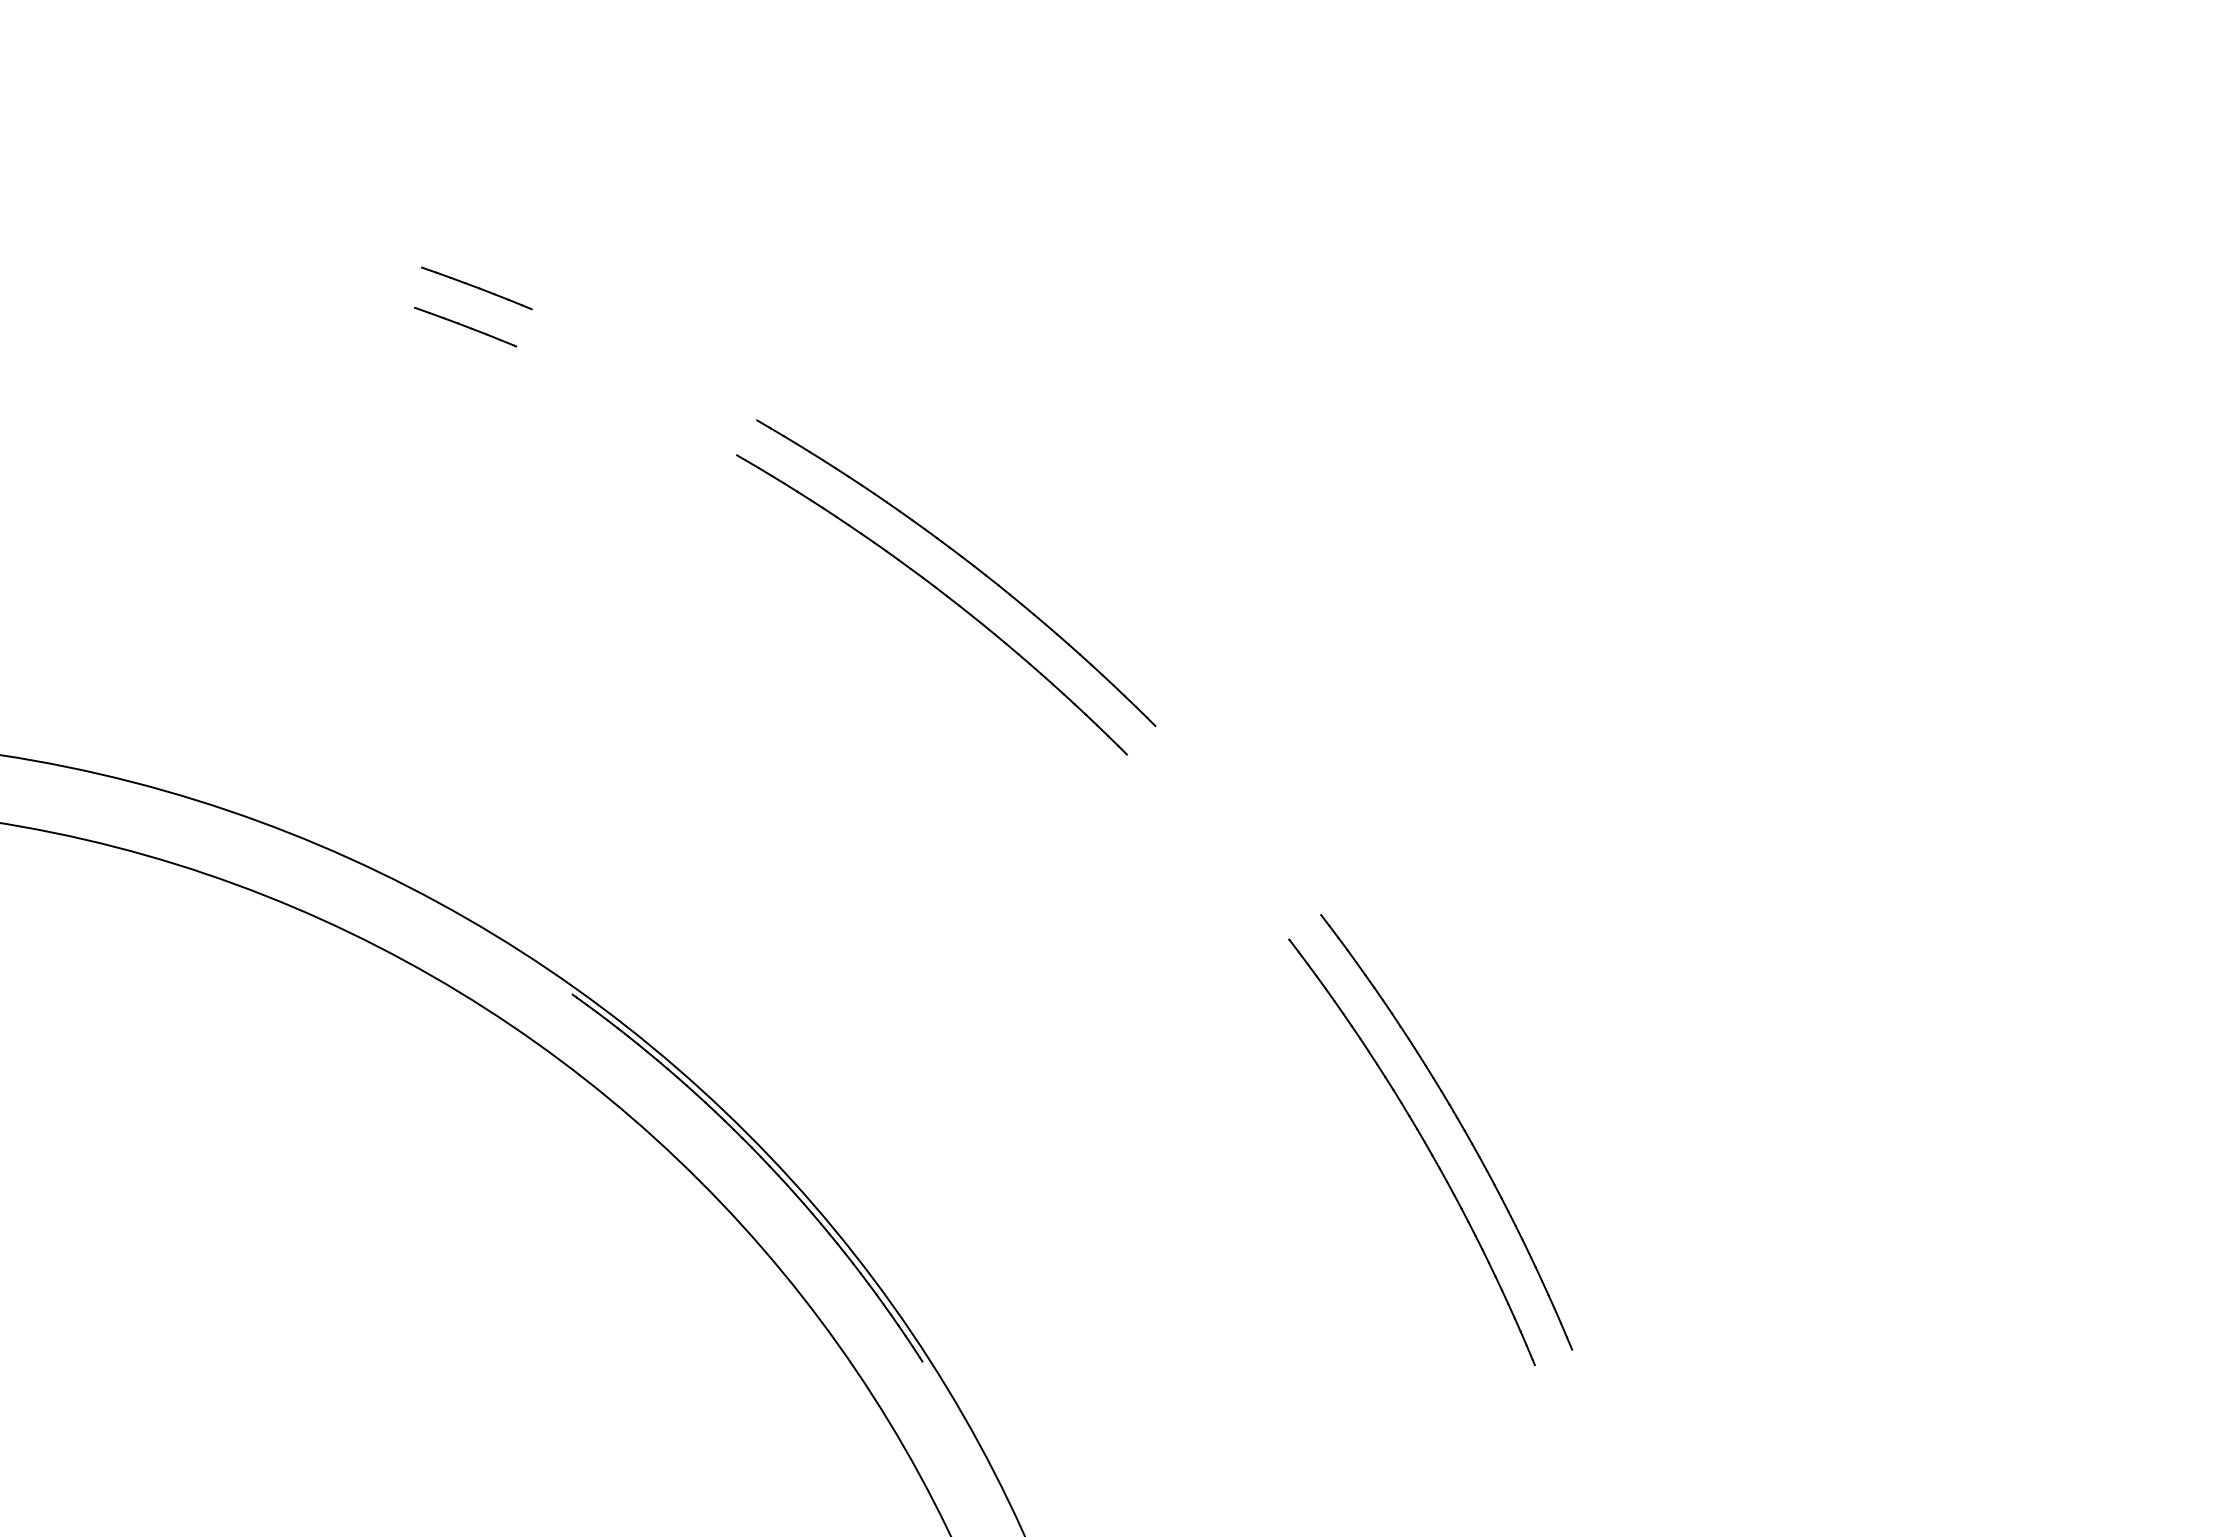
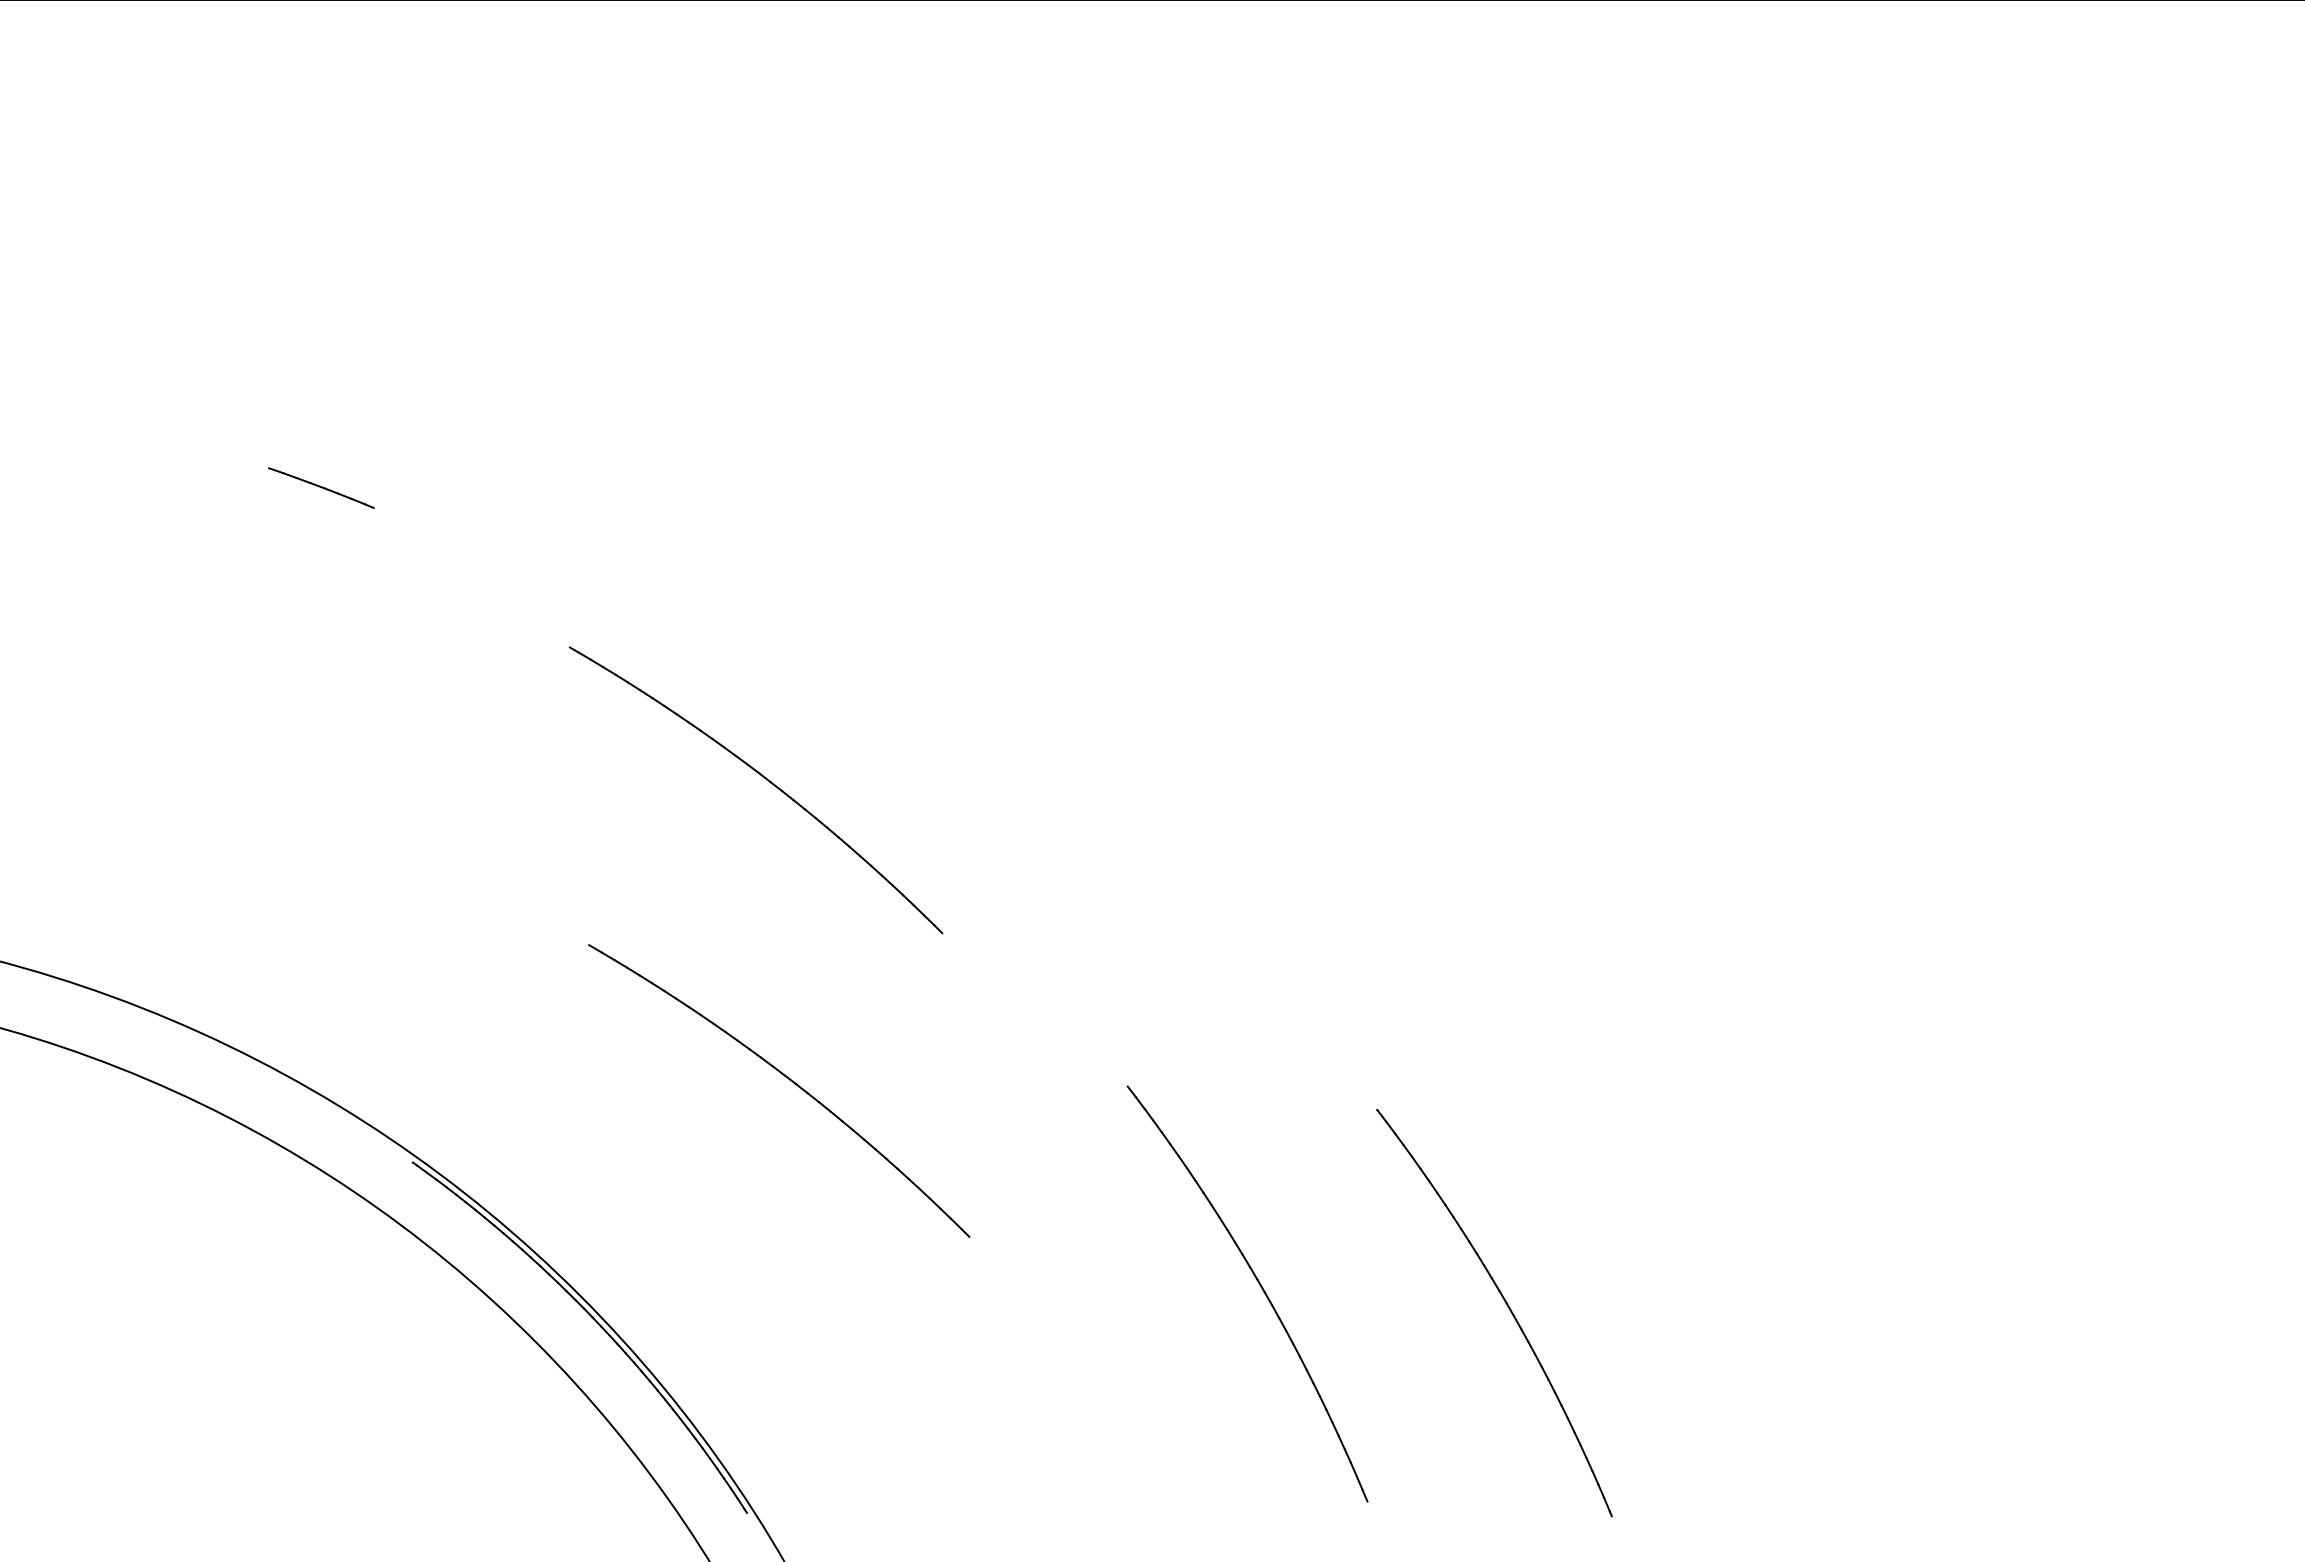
line: (465, 326) -> (310, 524), removed
part: (966, 562) -> (789, 1080), moved
part: (1424, 1144) -> (1506, 1305), moved

